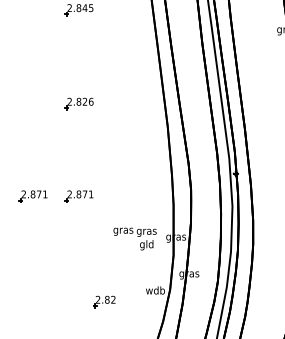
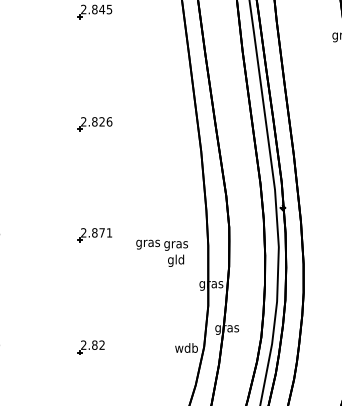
part: (32, 196) -> (39, 235), removed
text: (134, 238) -> (161, 252), moved
part: (103, 301) -> (90, 347), moved

